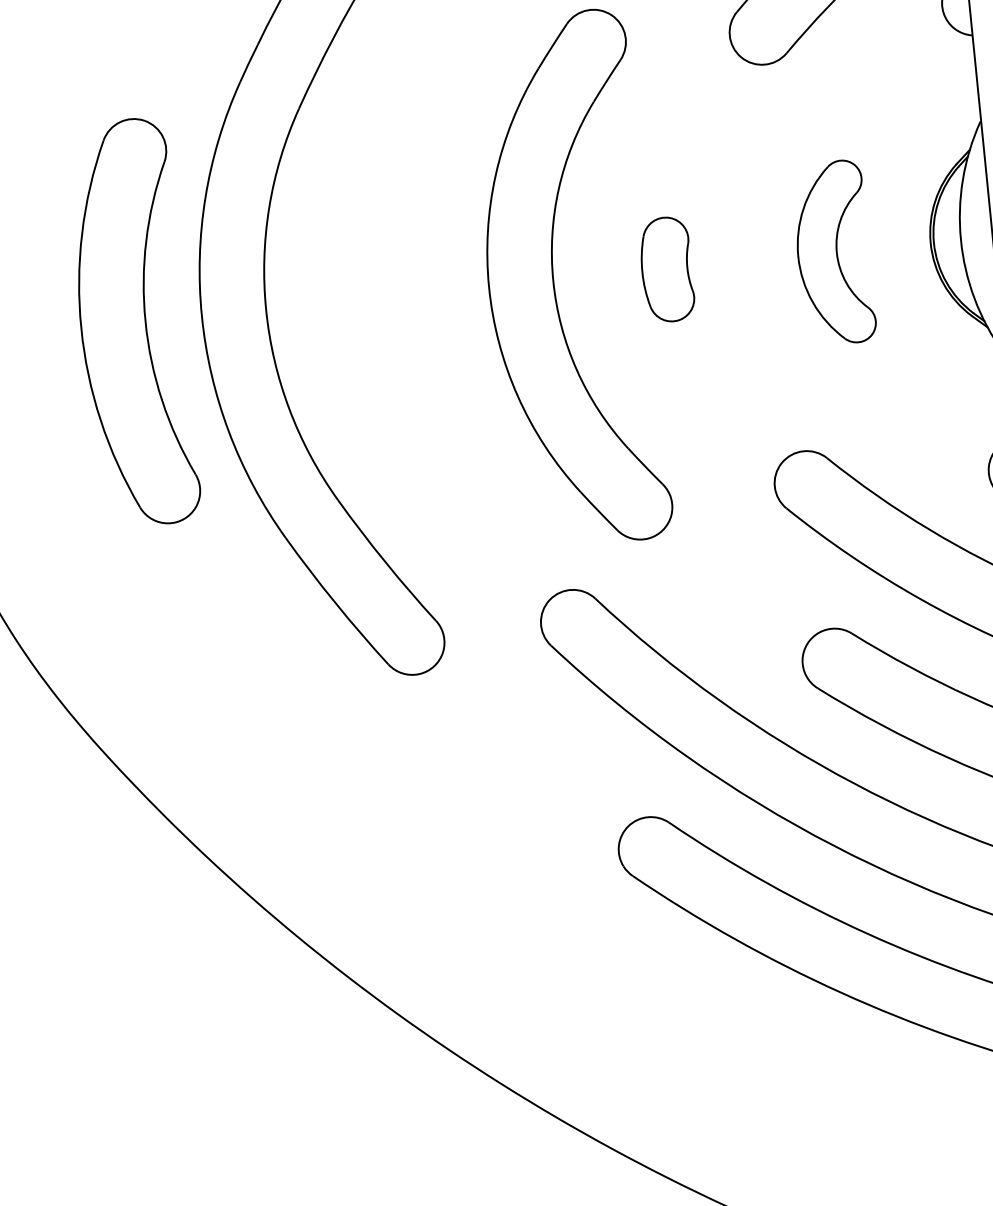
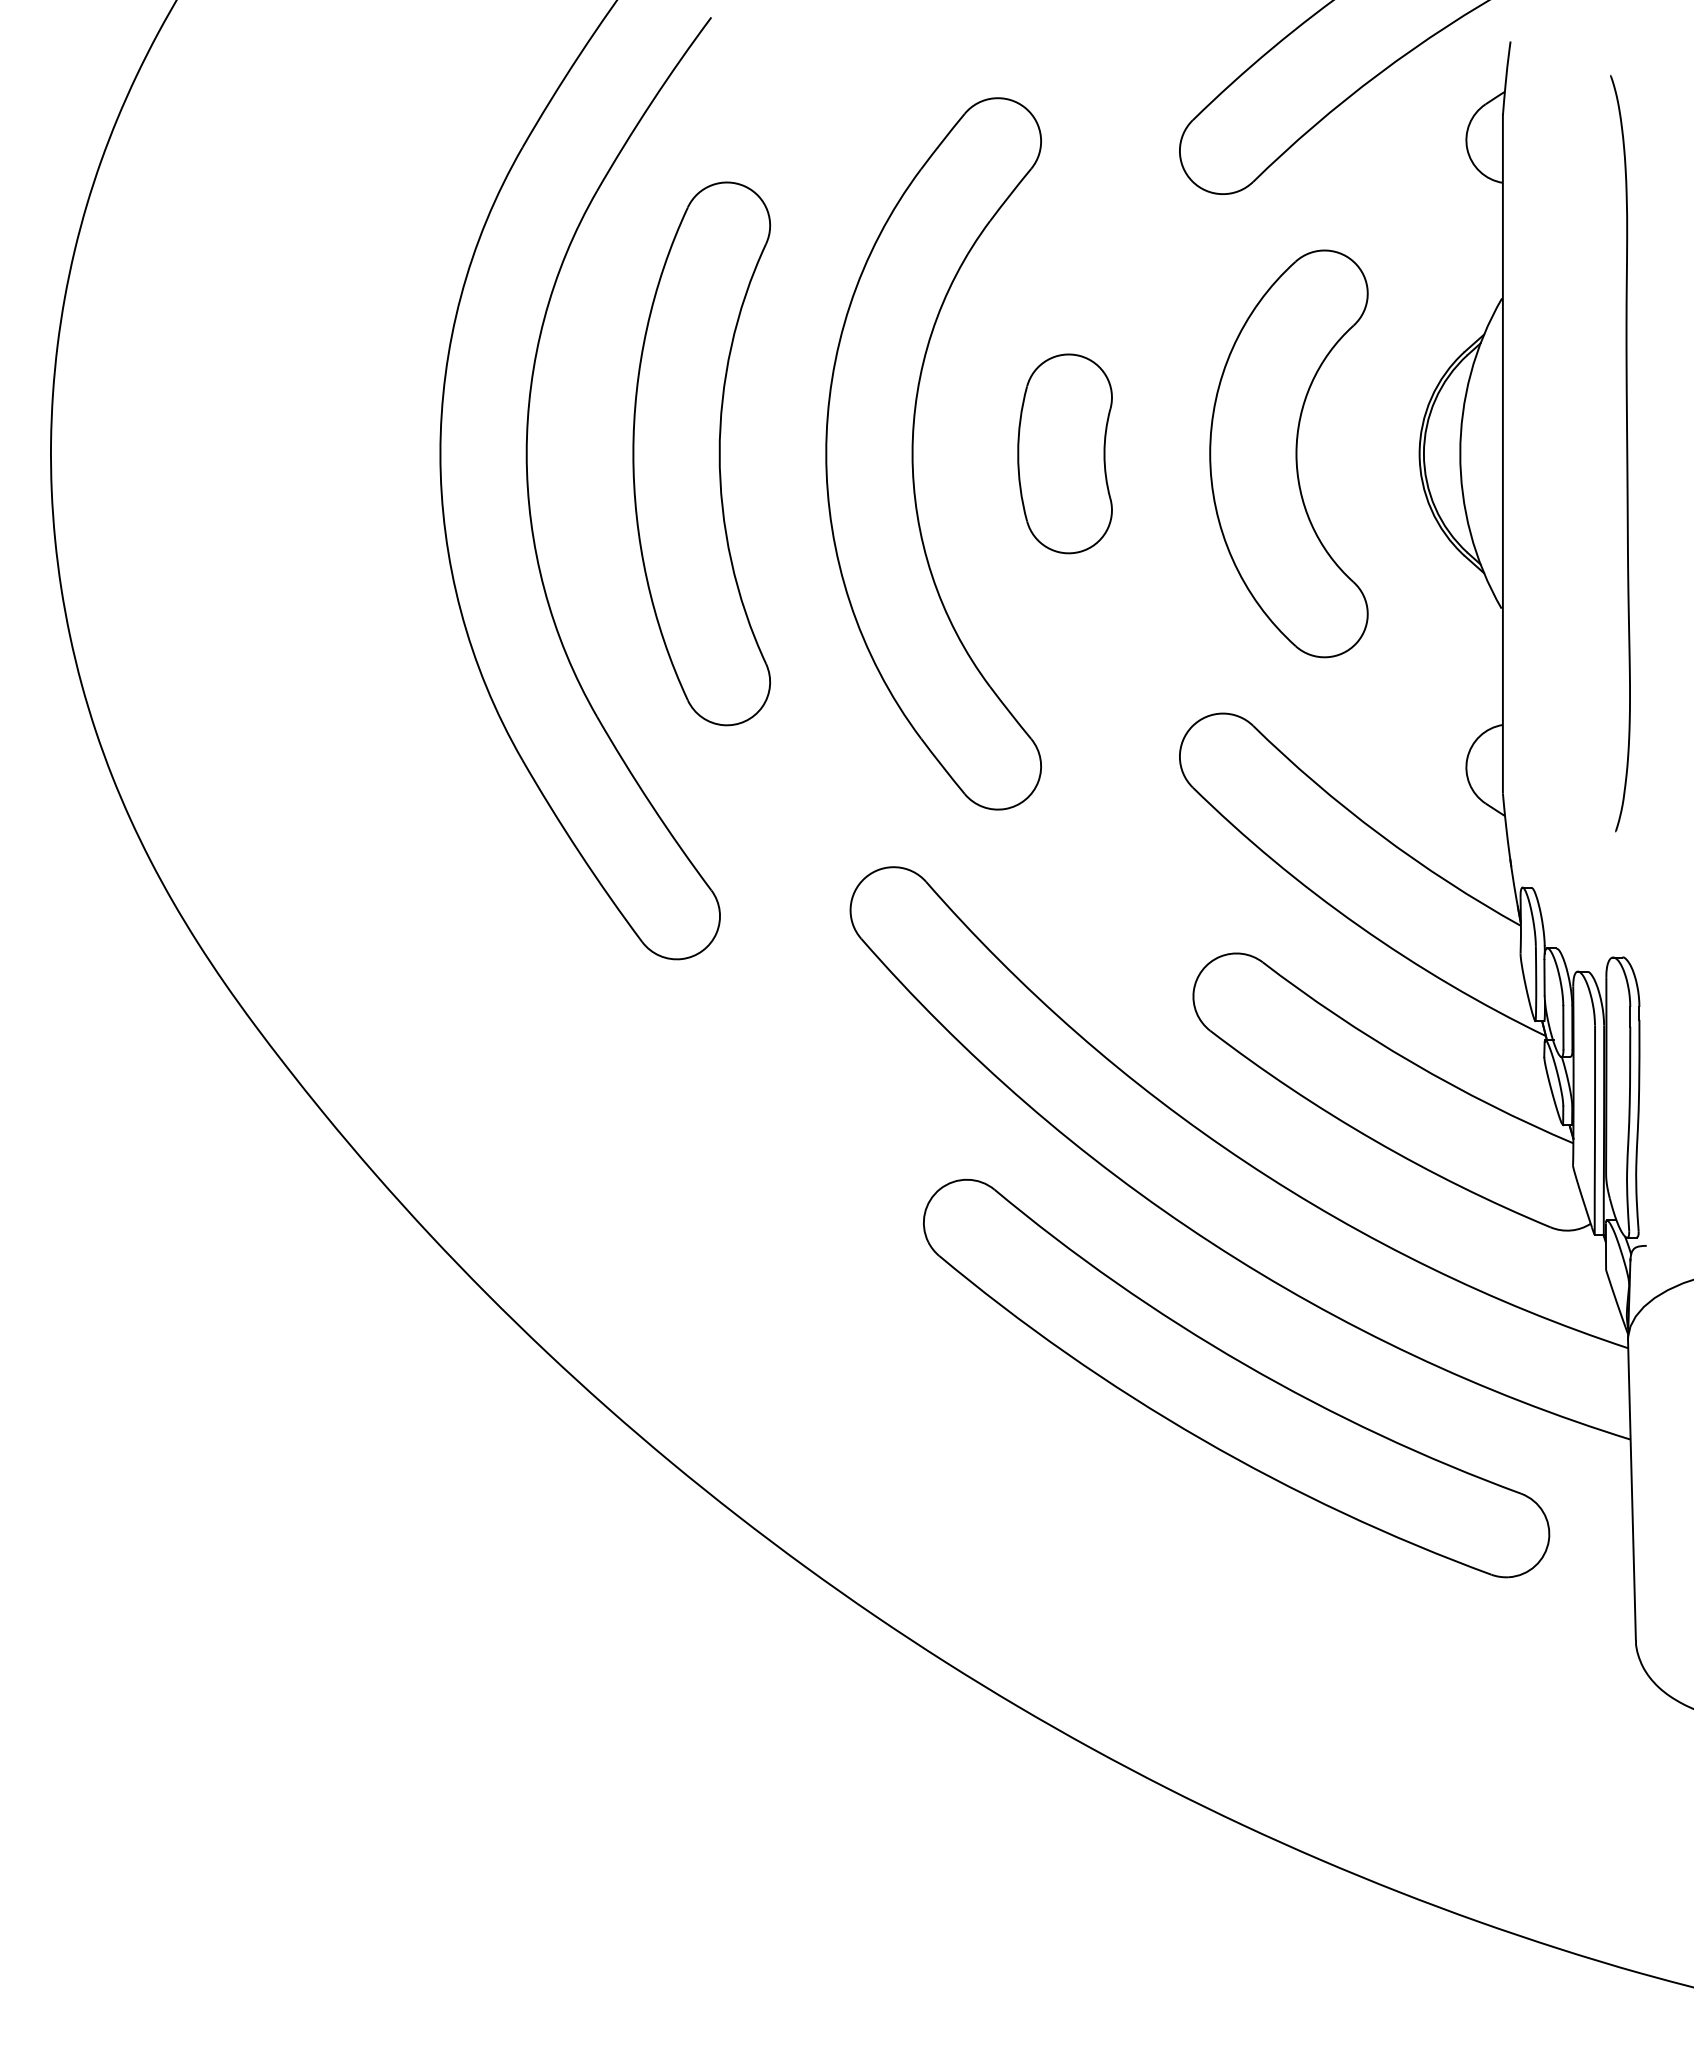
part: (833, 252) -> (1288, 453), size x1.67
part: (666, 269) -> (1064, 453), size x1.43
part: (131, 322) -> (701, 453), moved

